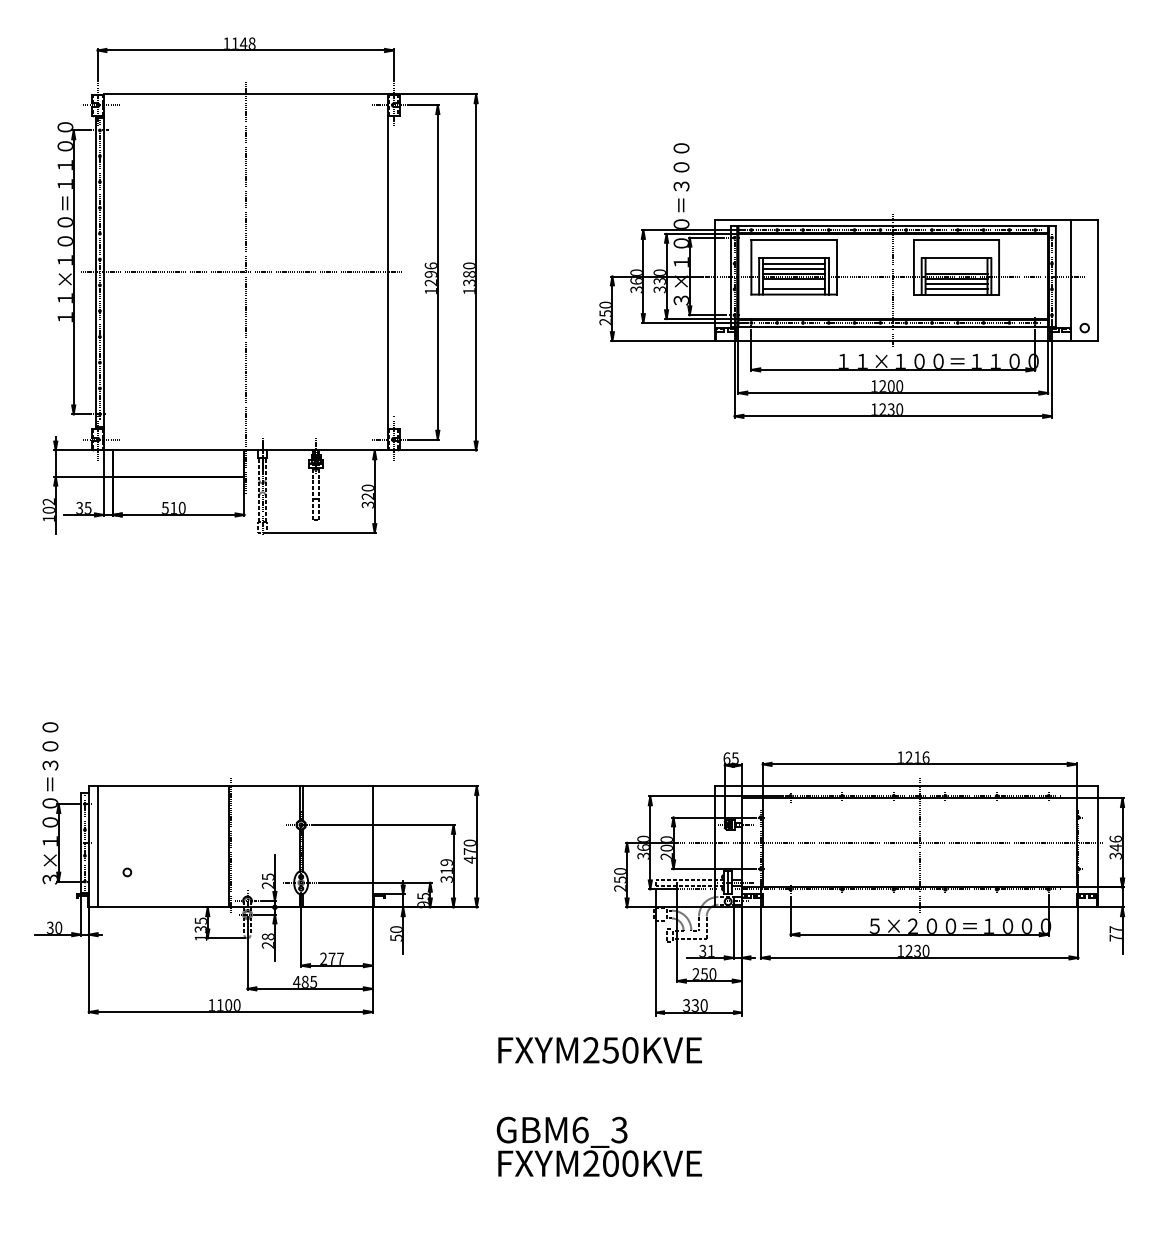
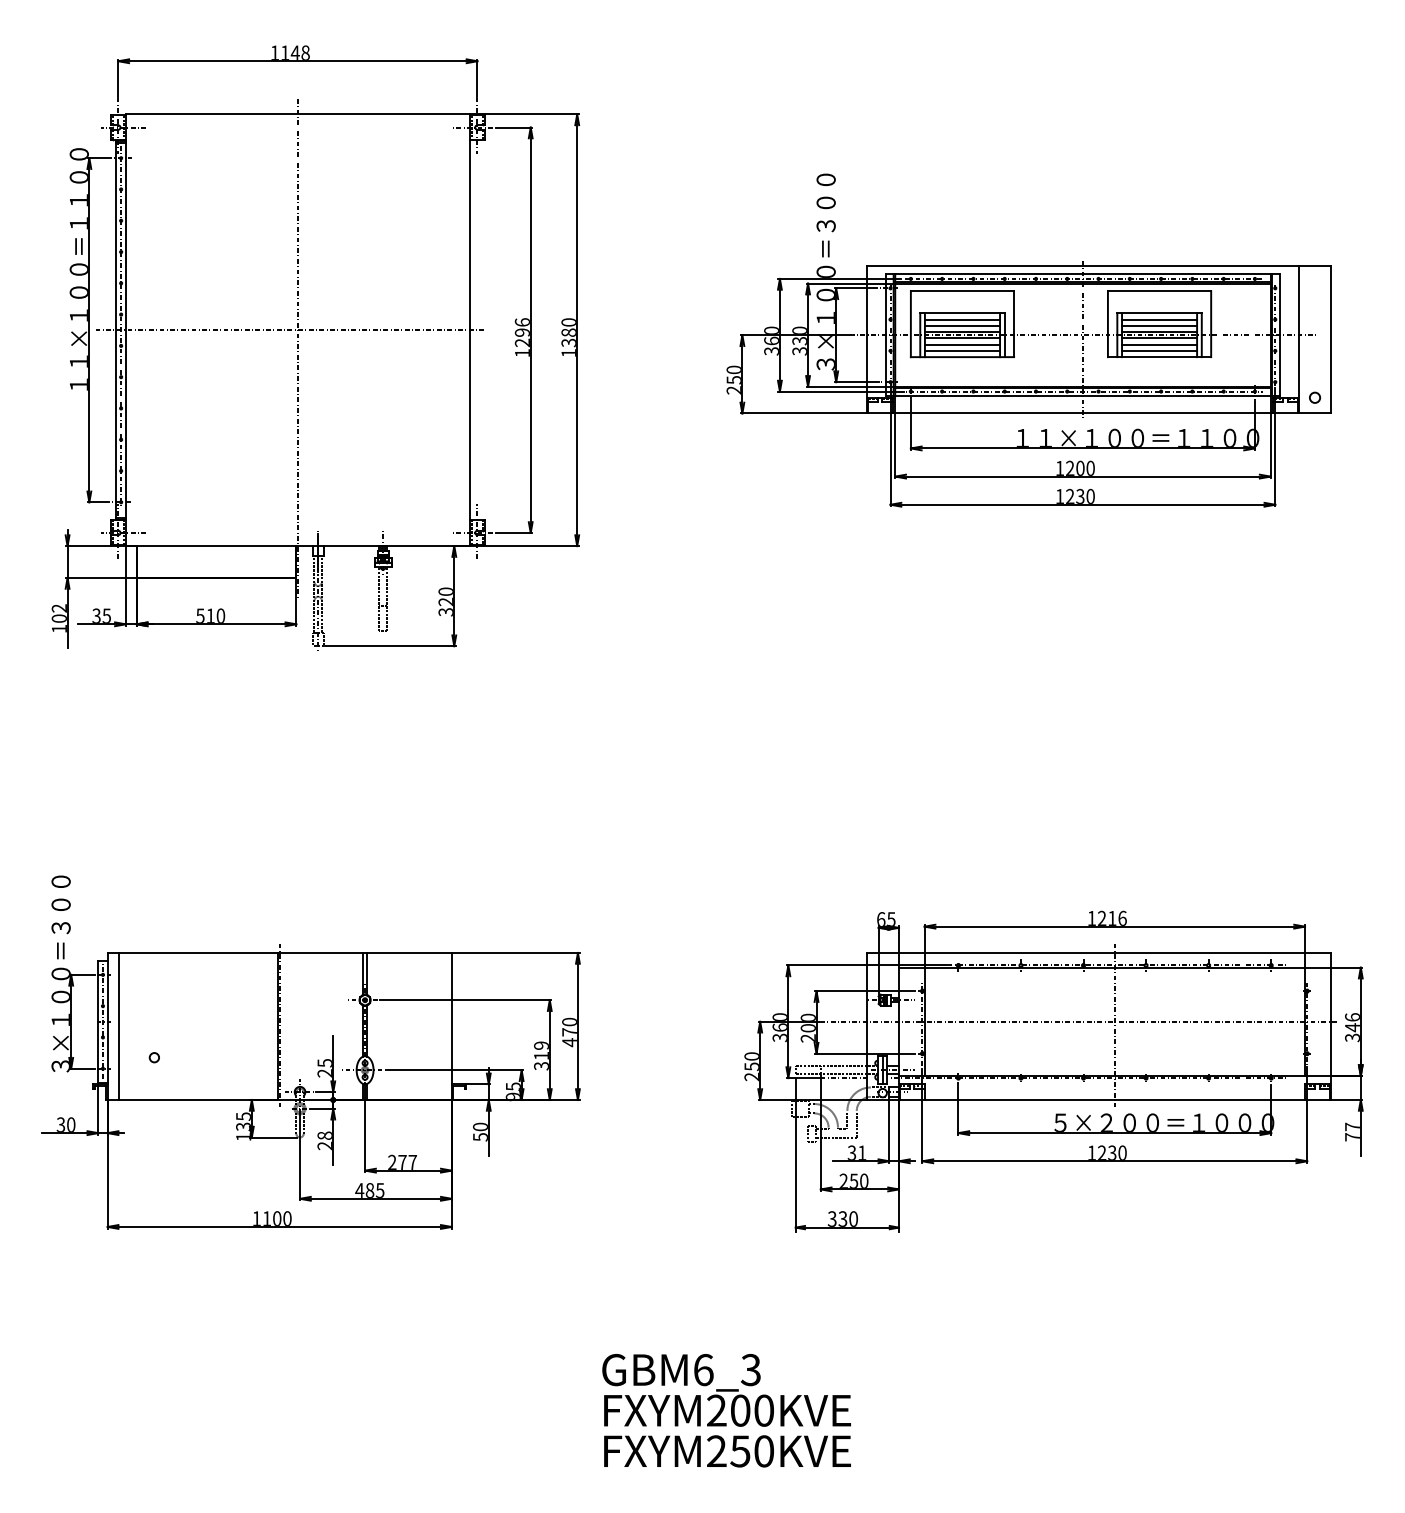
line: (956, 263) -> (1159, 319), added
line: (956, 268) -> (1159, 325), added
line: (793, 284) -> (962, 344), added
text: (600, 1050) -> (727, 1451), moved

